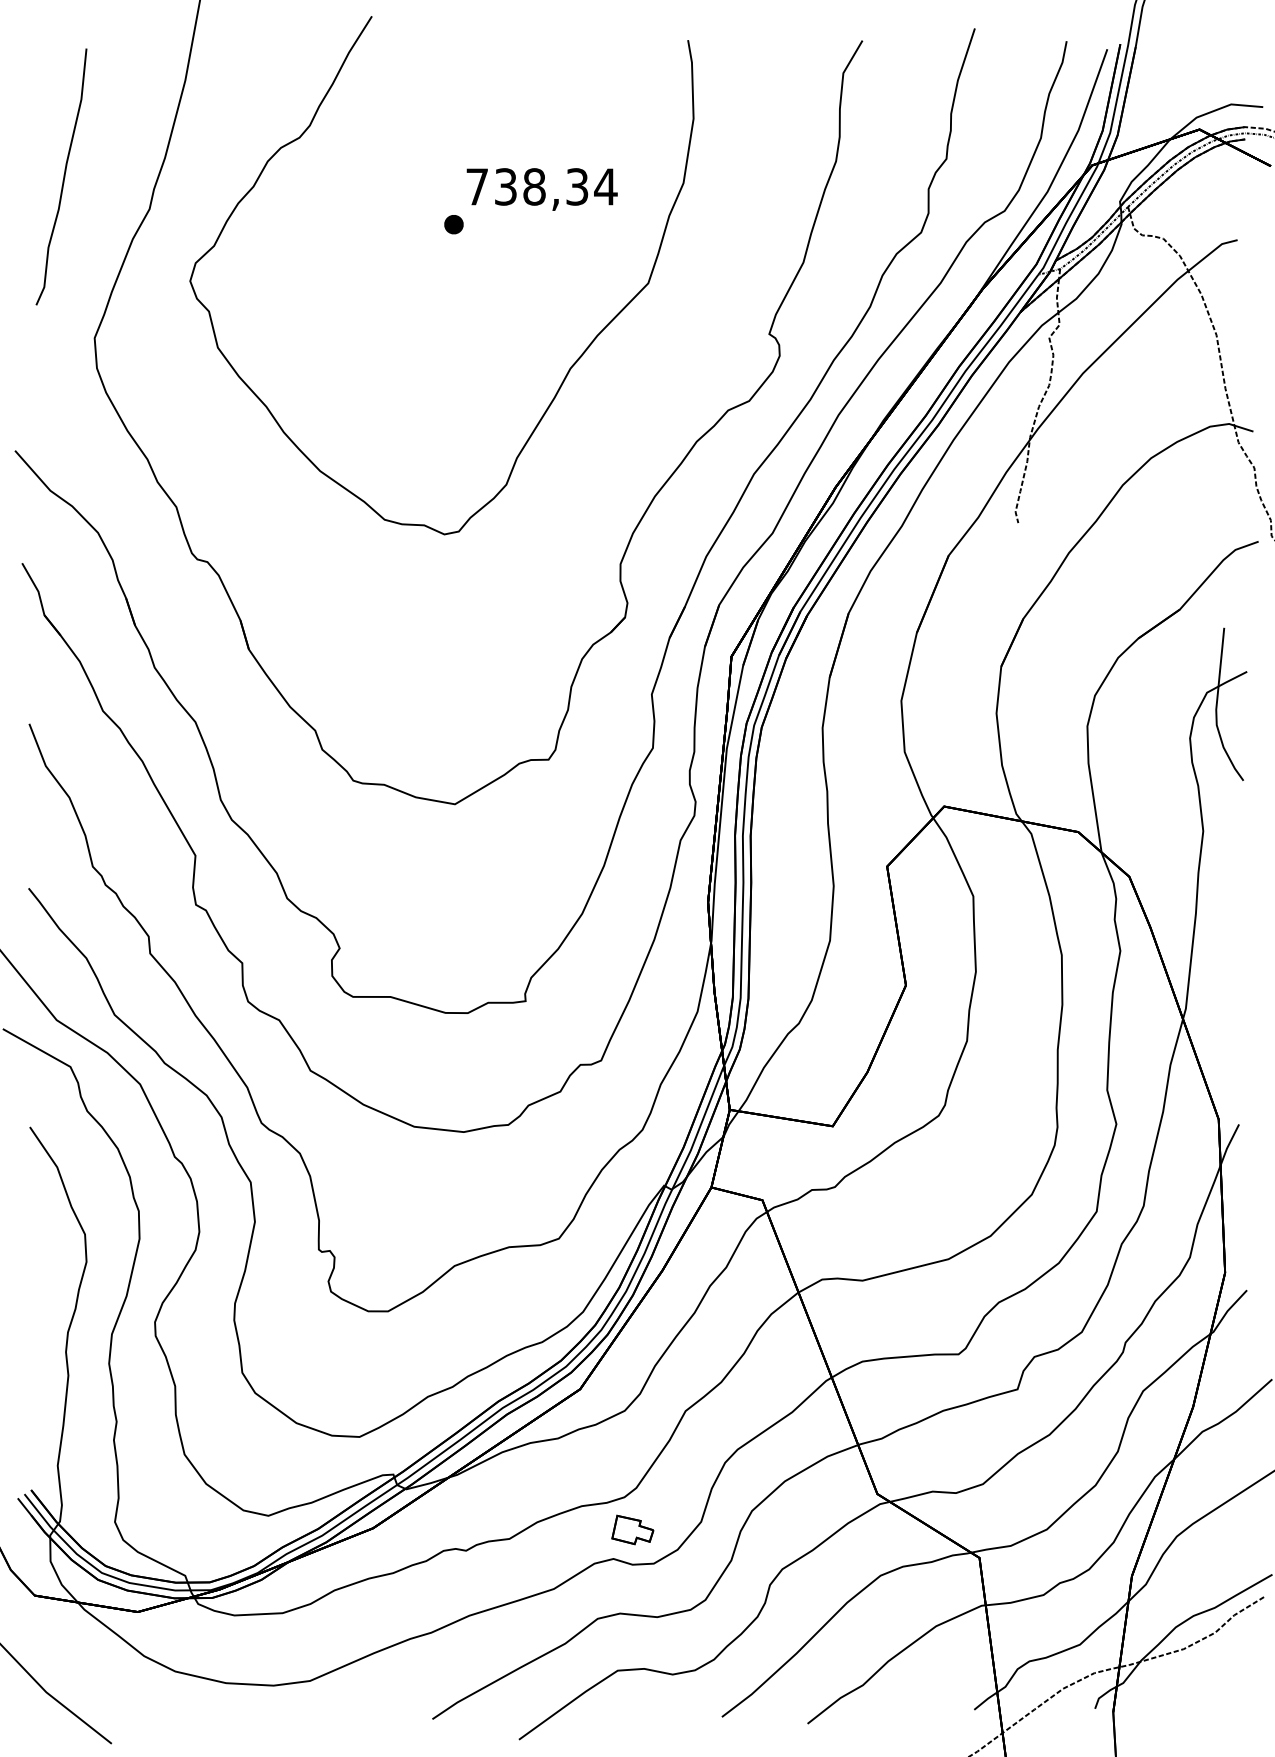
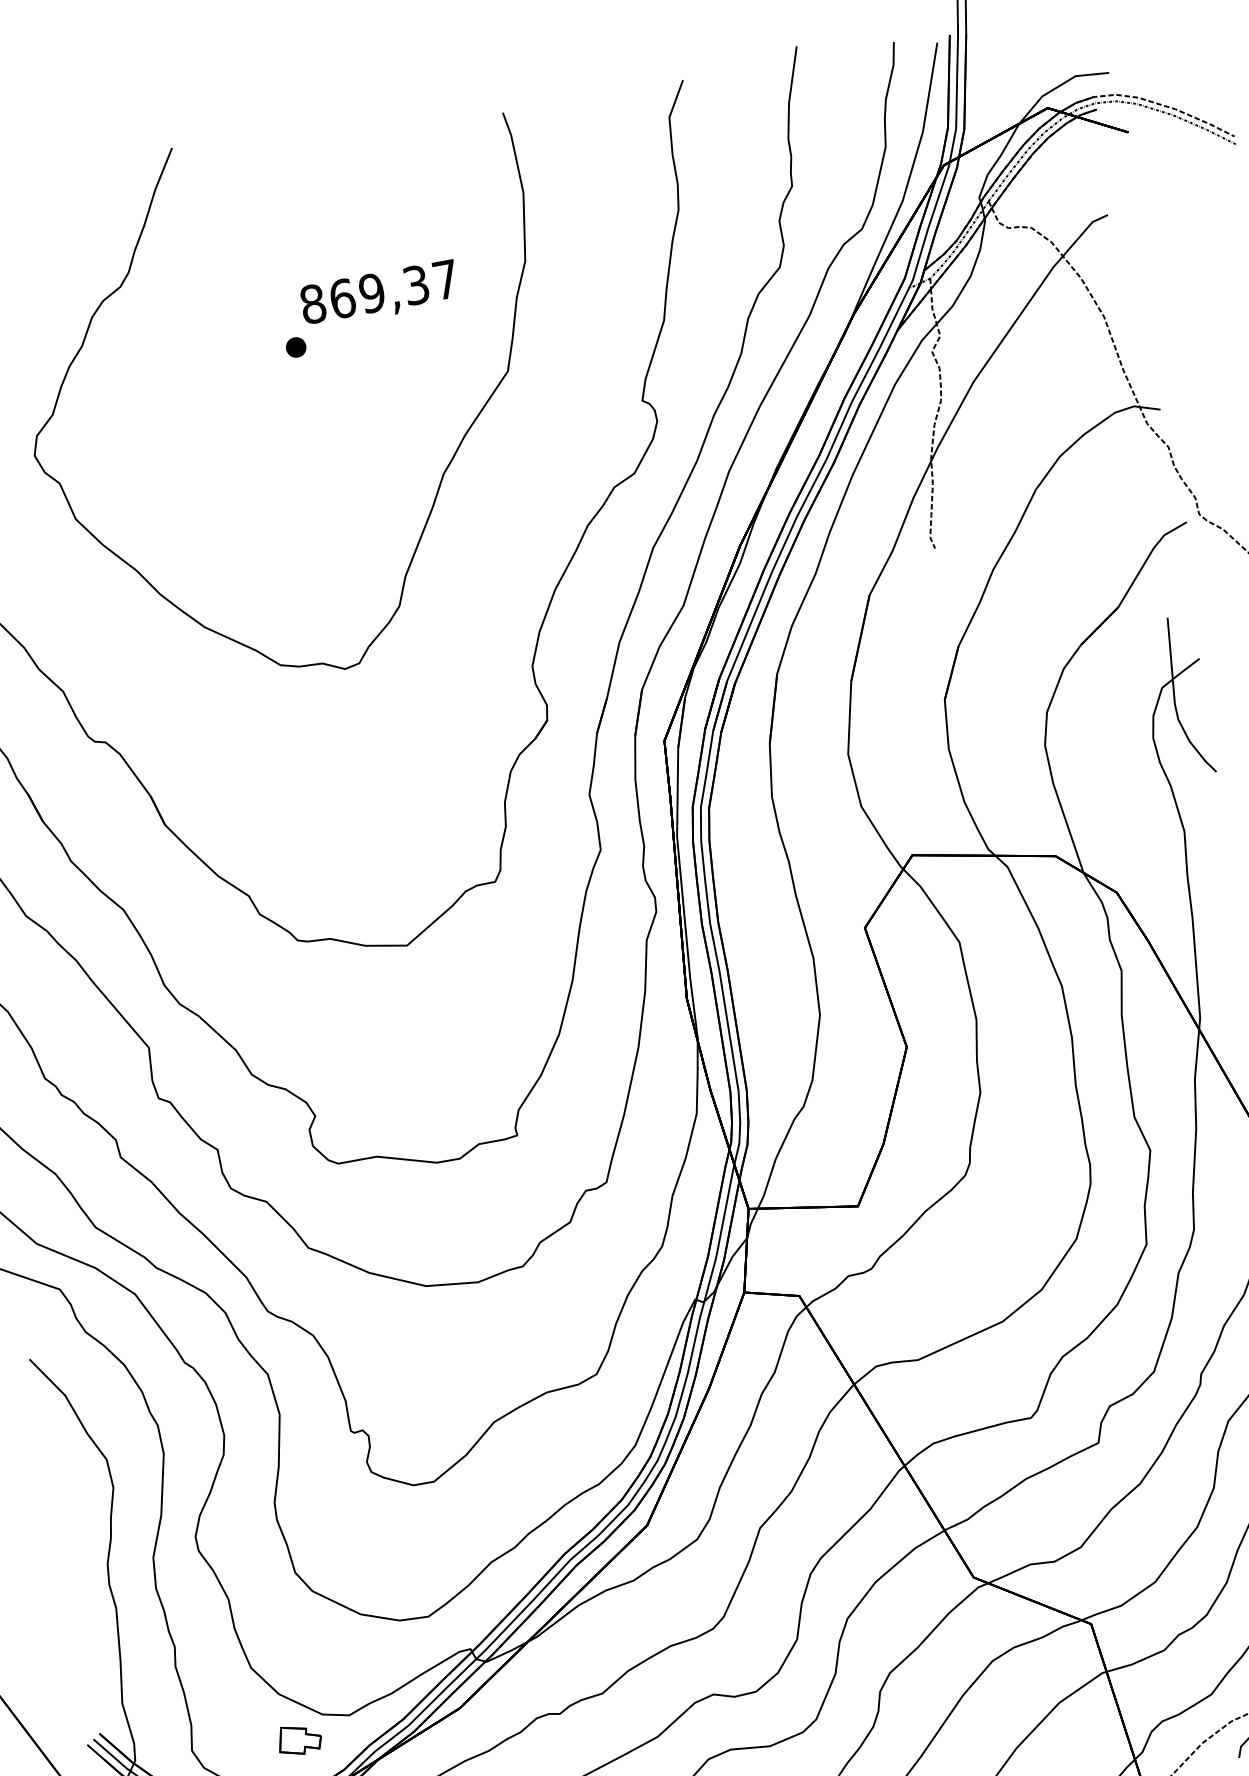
text: (541, 186) -> (379, 291), 738,34 -> 869,37
part: (632, 1529) -> (299, 1739), moved

